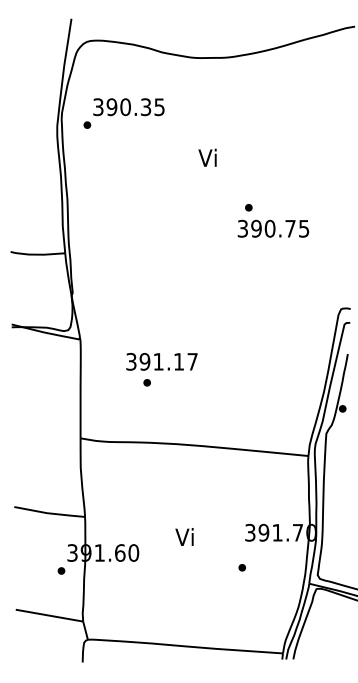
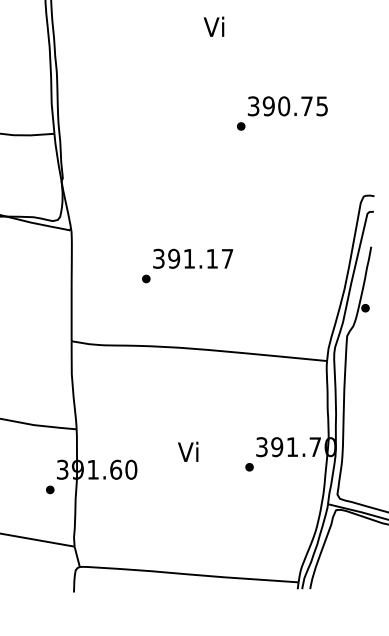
part: (248, 207) -> (240, 126), moved
text: (161, 361) -> (192, 258), moved
part: (242, 567) -> (249, 466), moved

